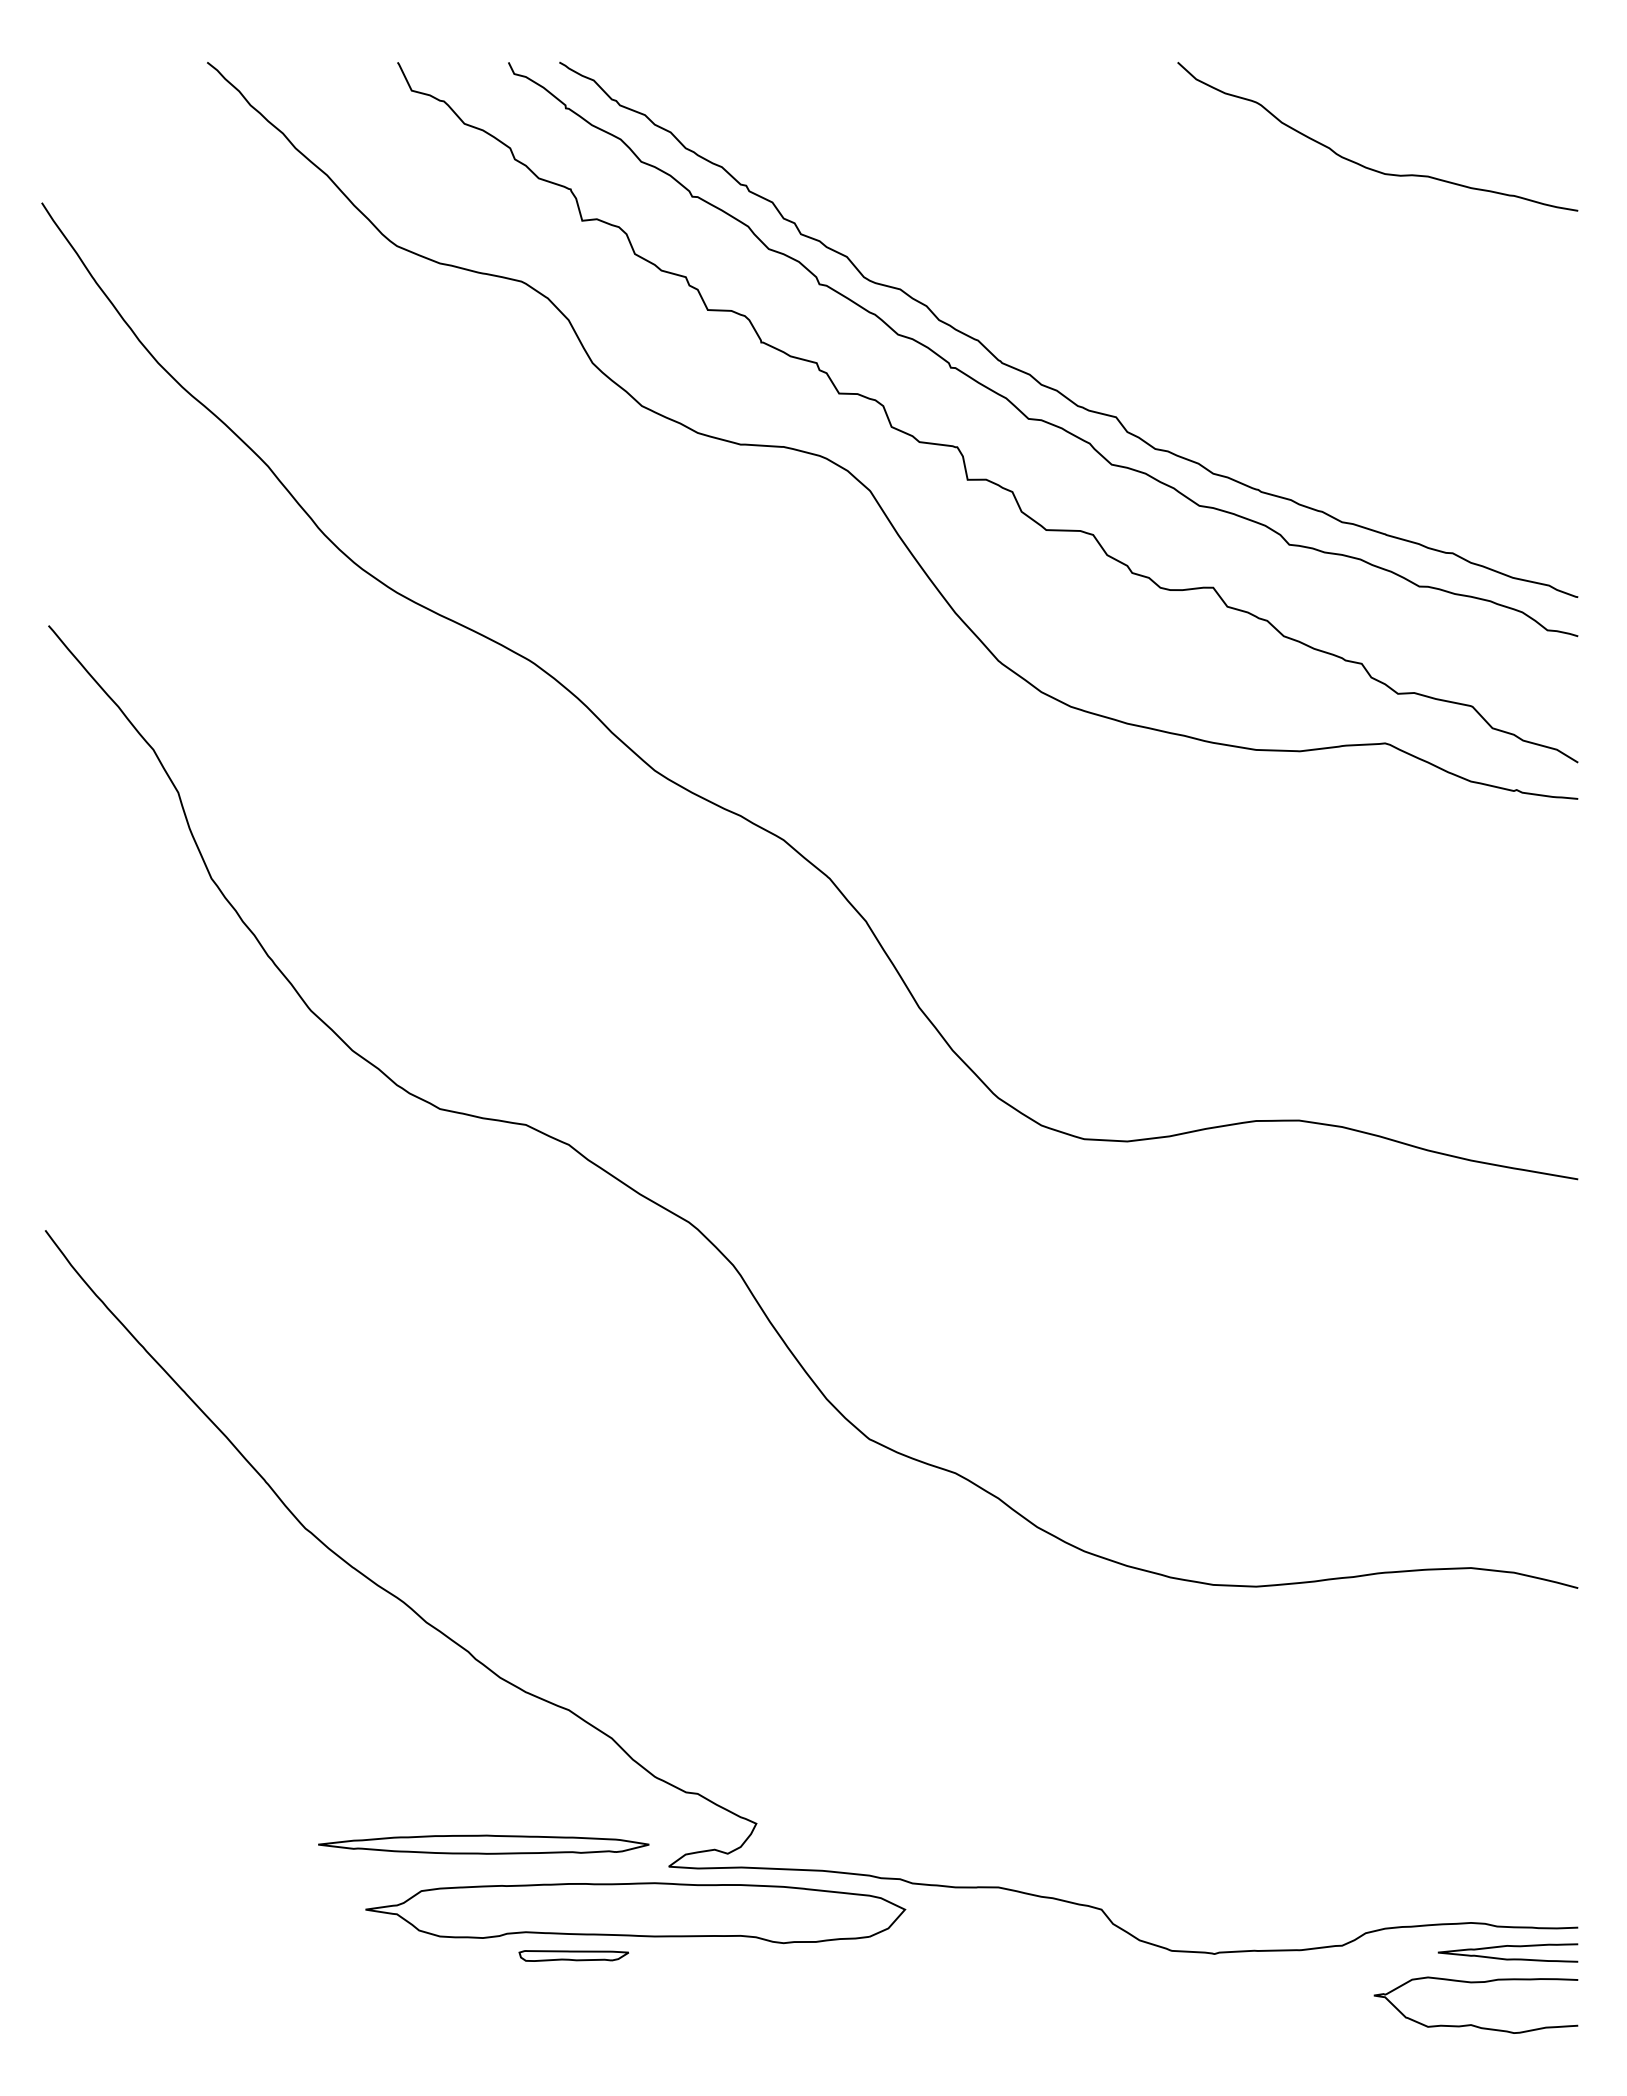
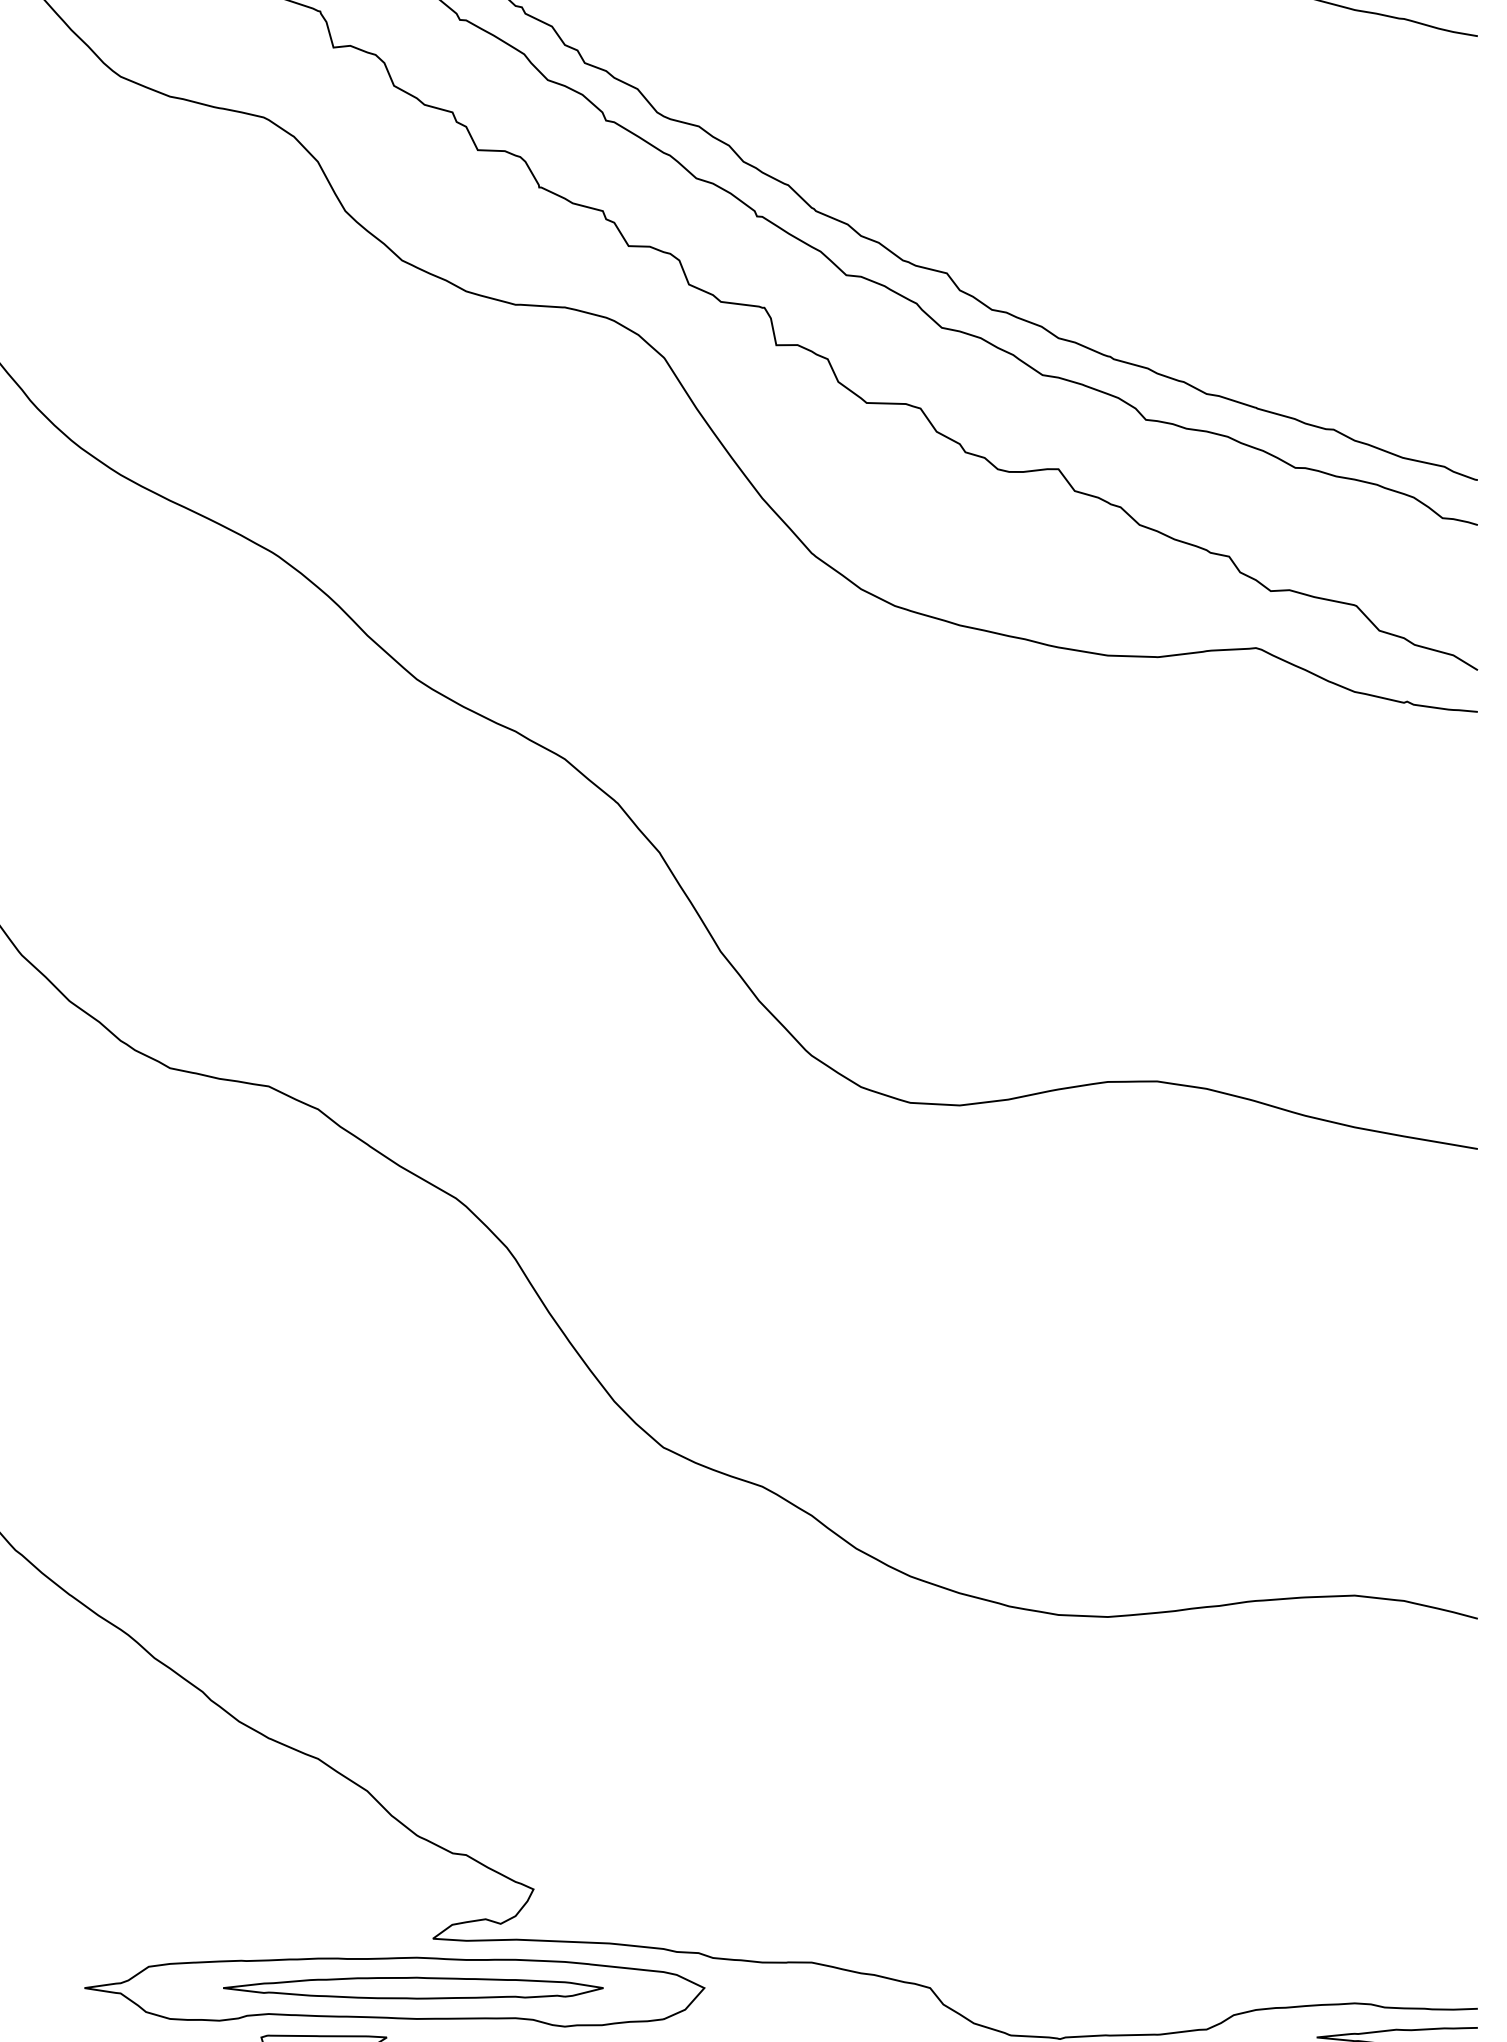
part: (483, 1844) -> (413, 1987), moved

